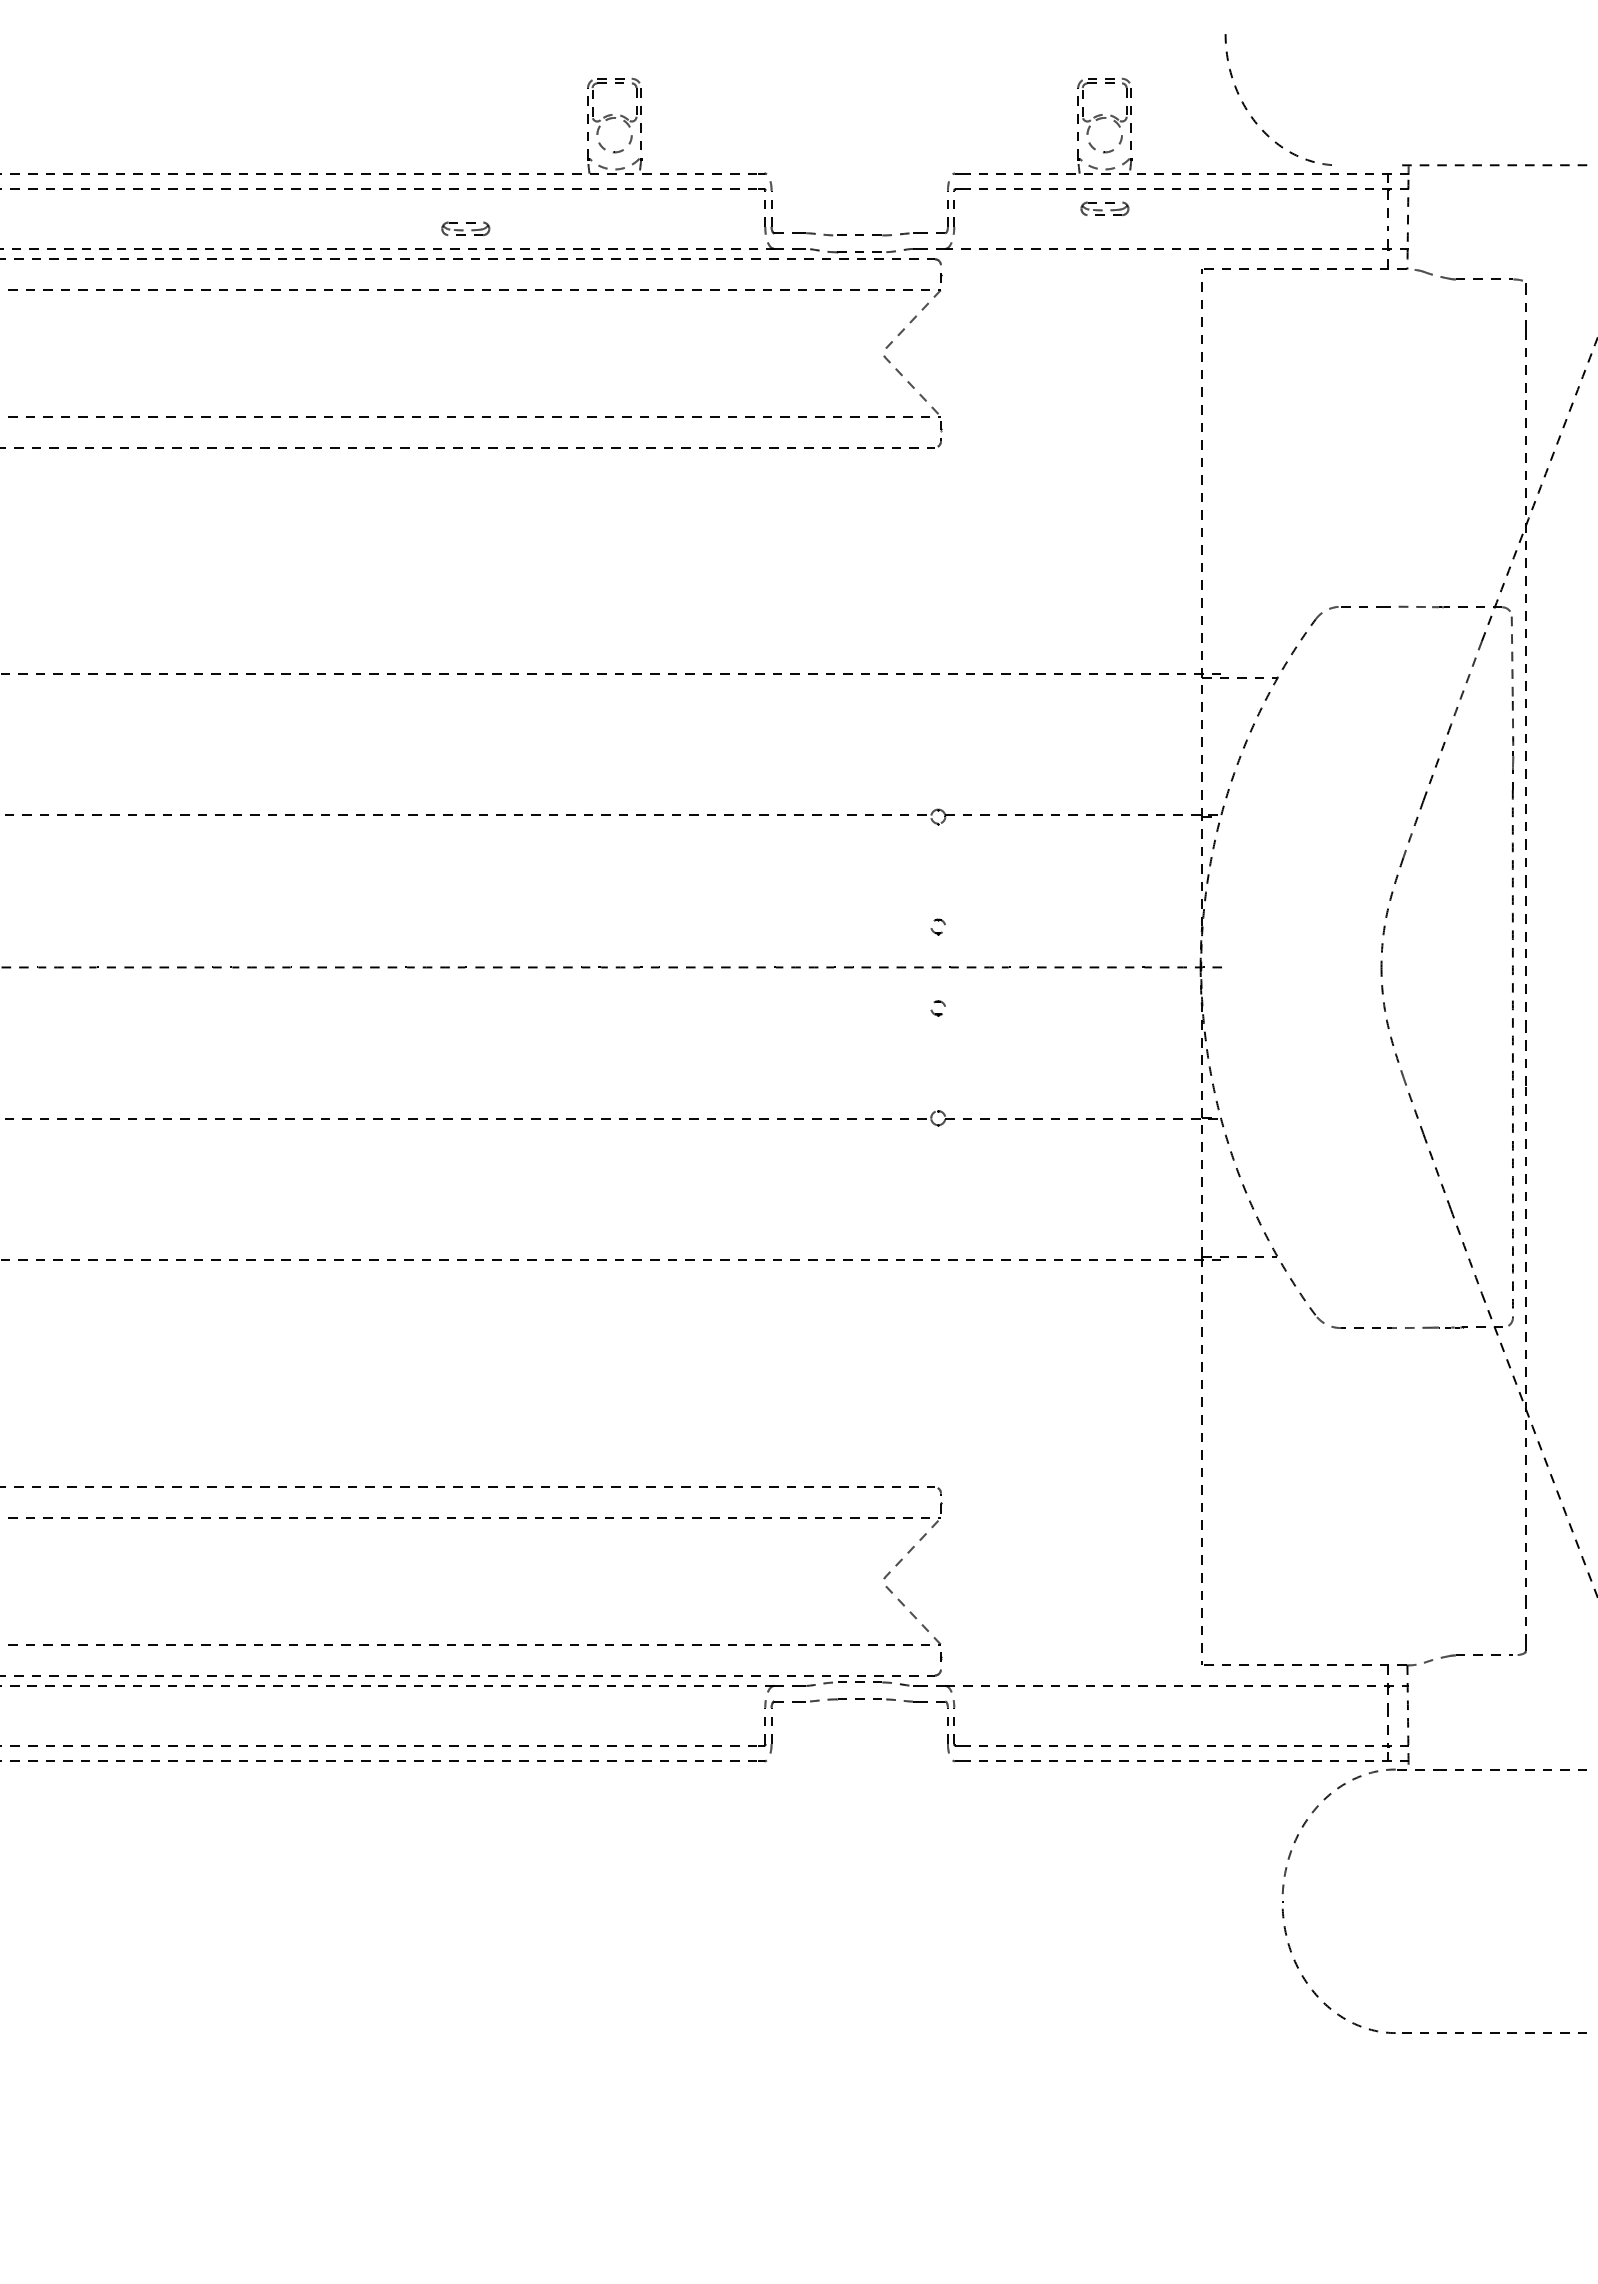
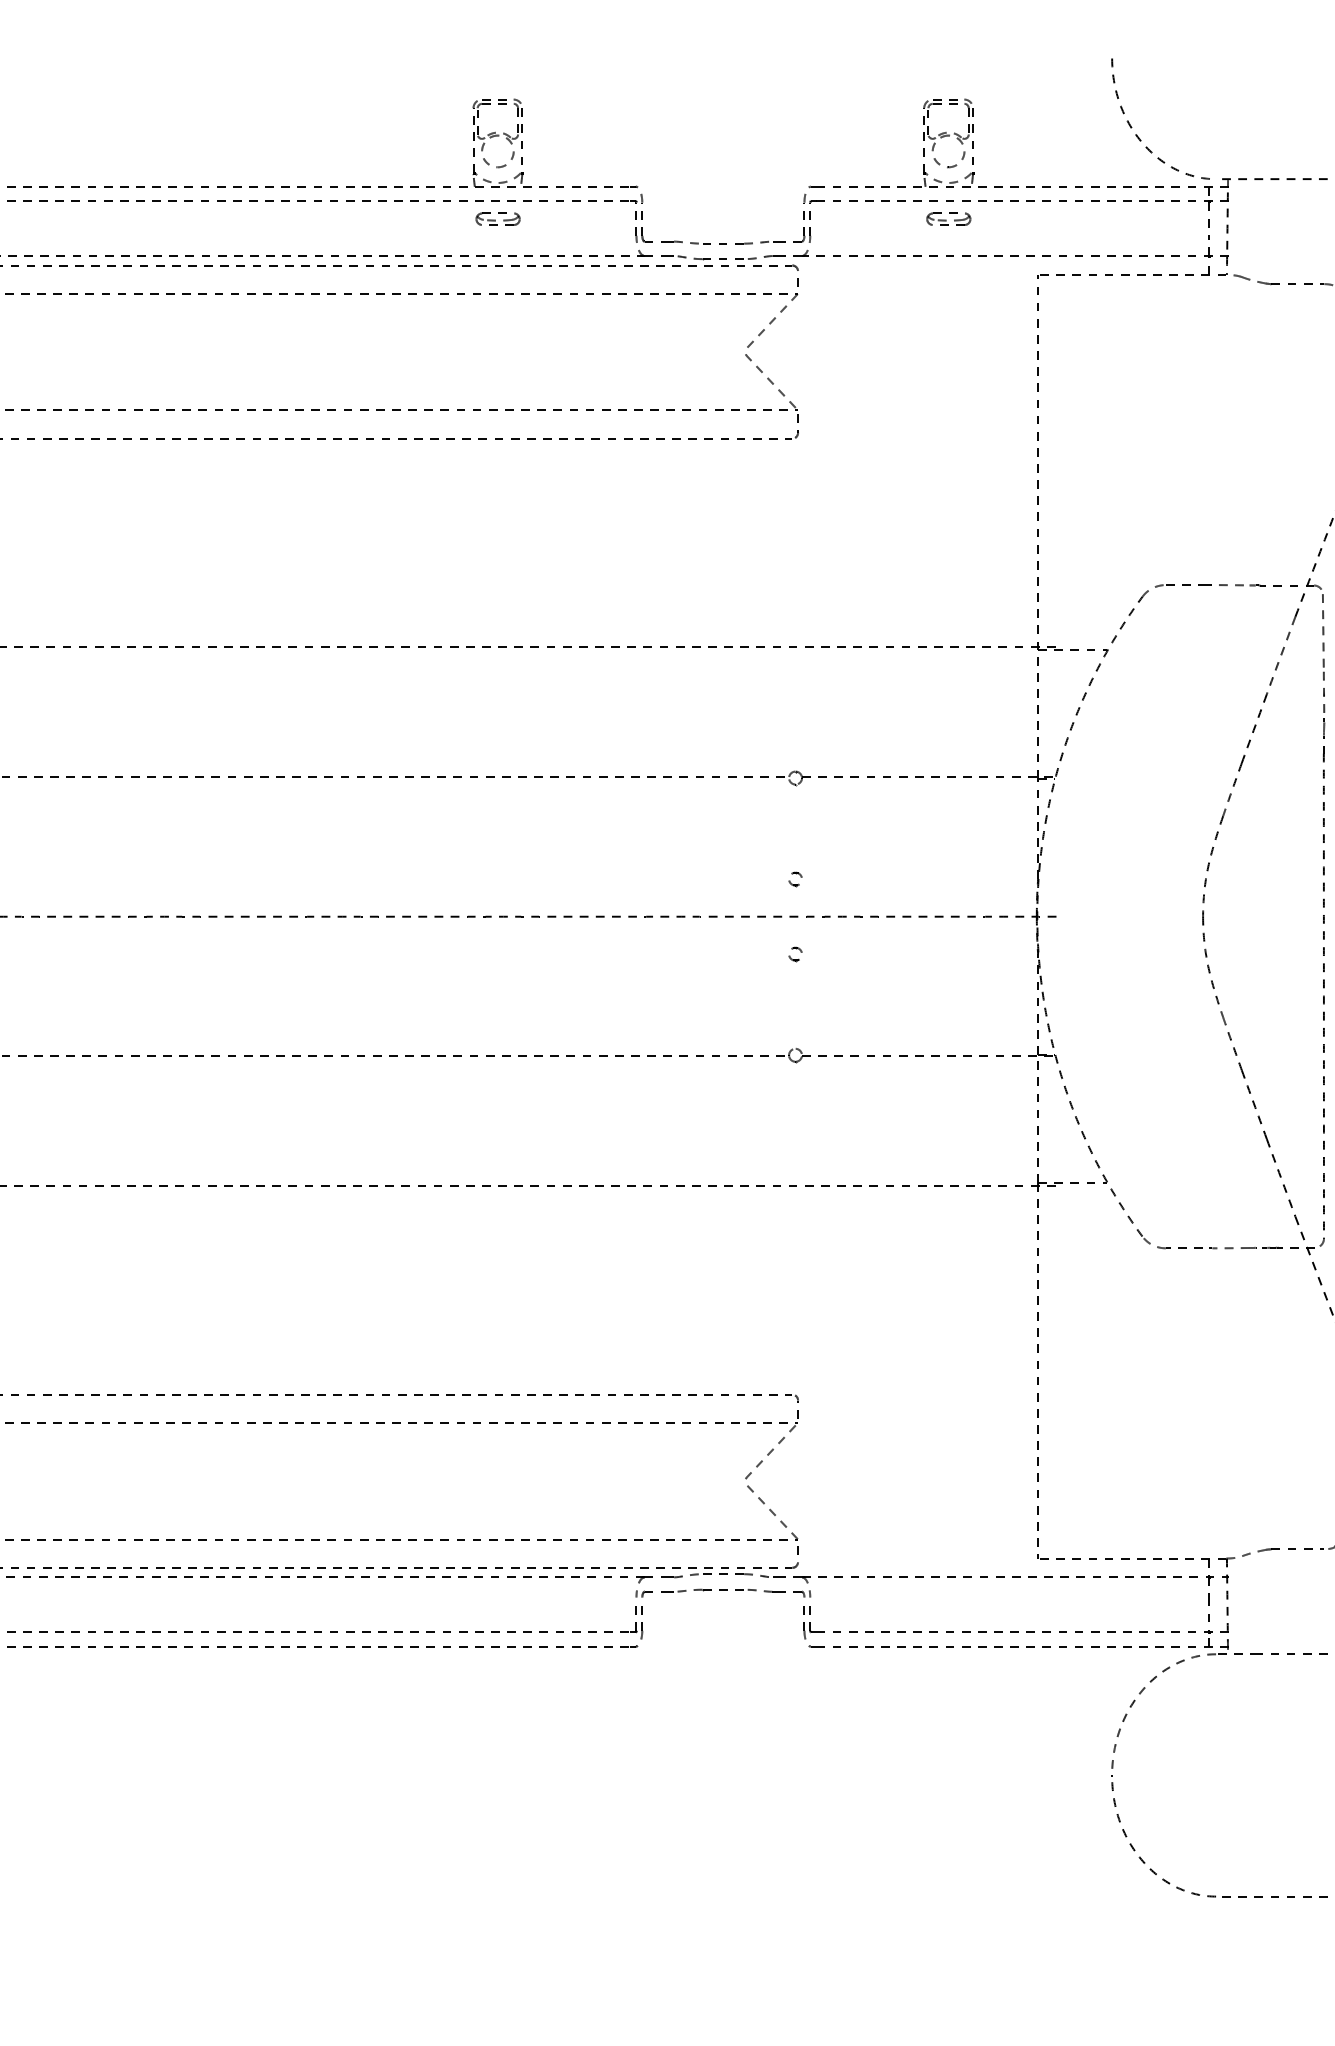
curve: (1253, 117) -> (1137, 135), moved
part: (465, 228) -> (497, 218), moved

